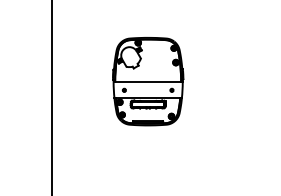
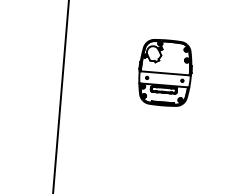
part: (148, 81) -> (165, 72), size x0.7

